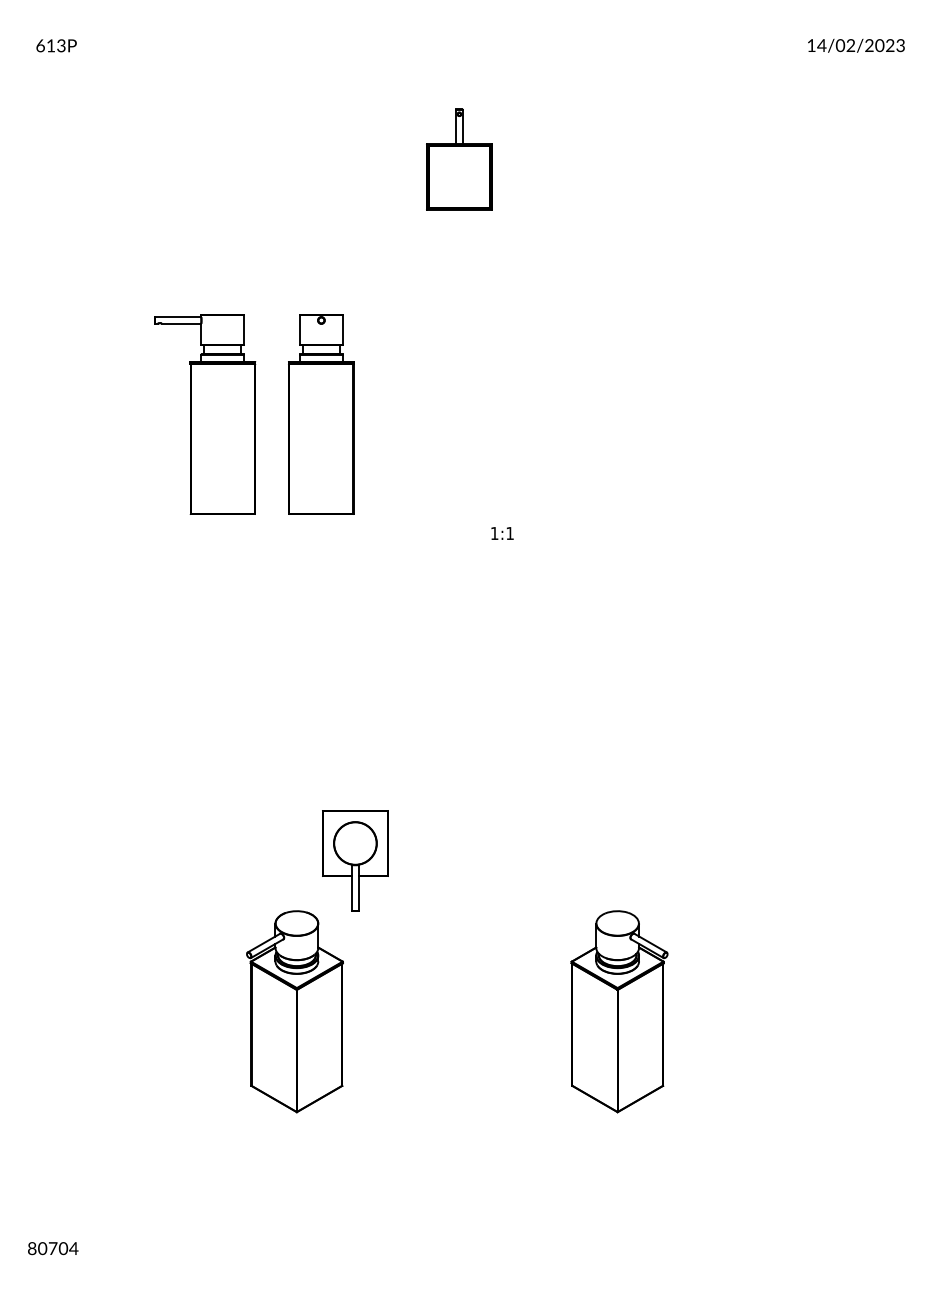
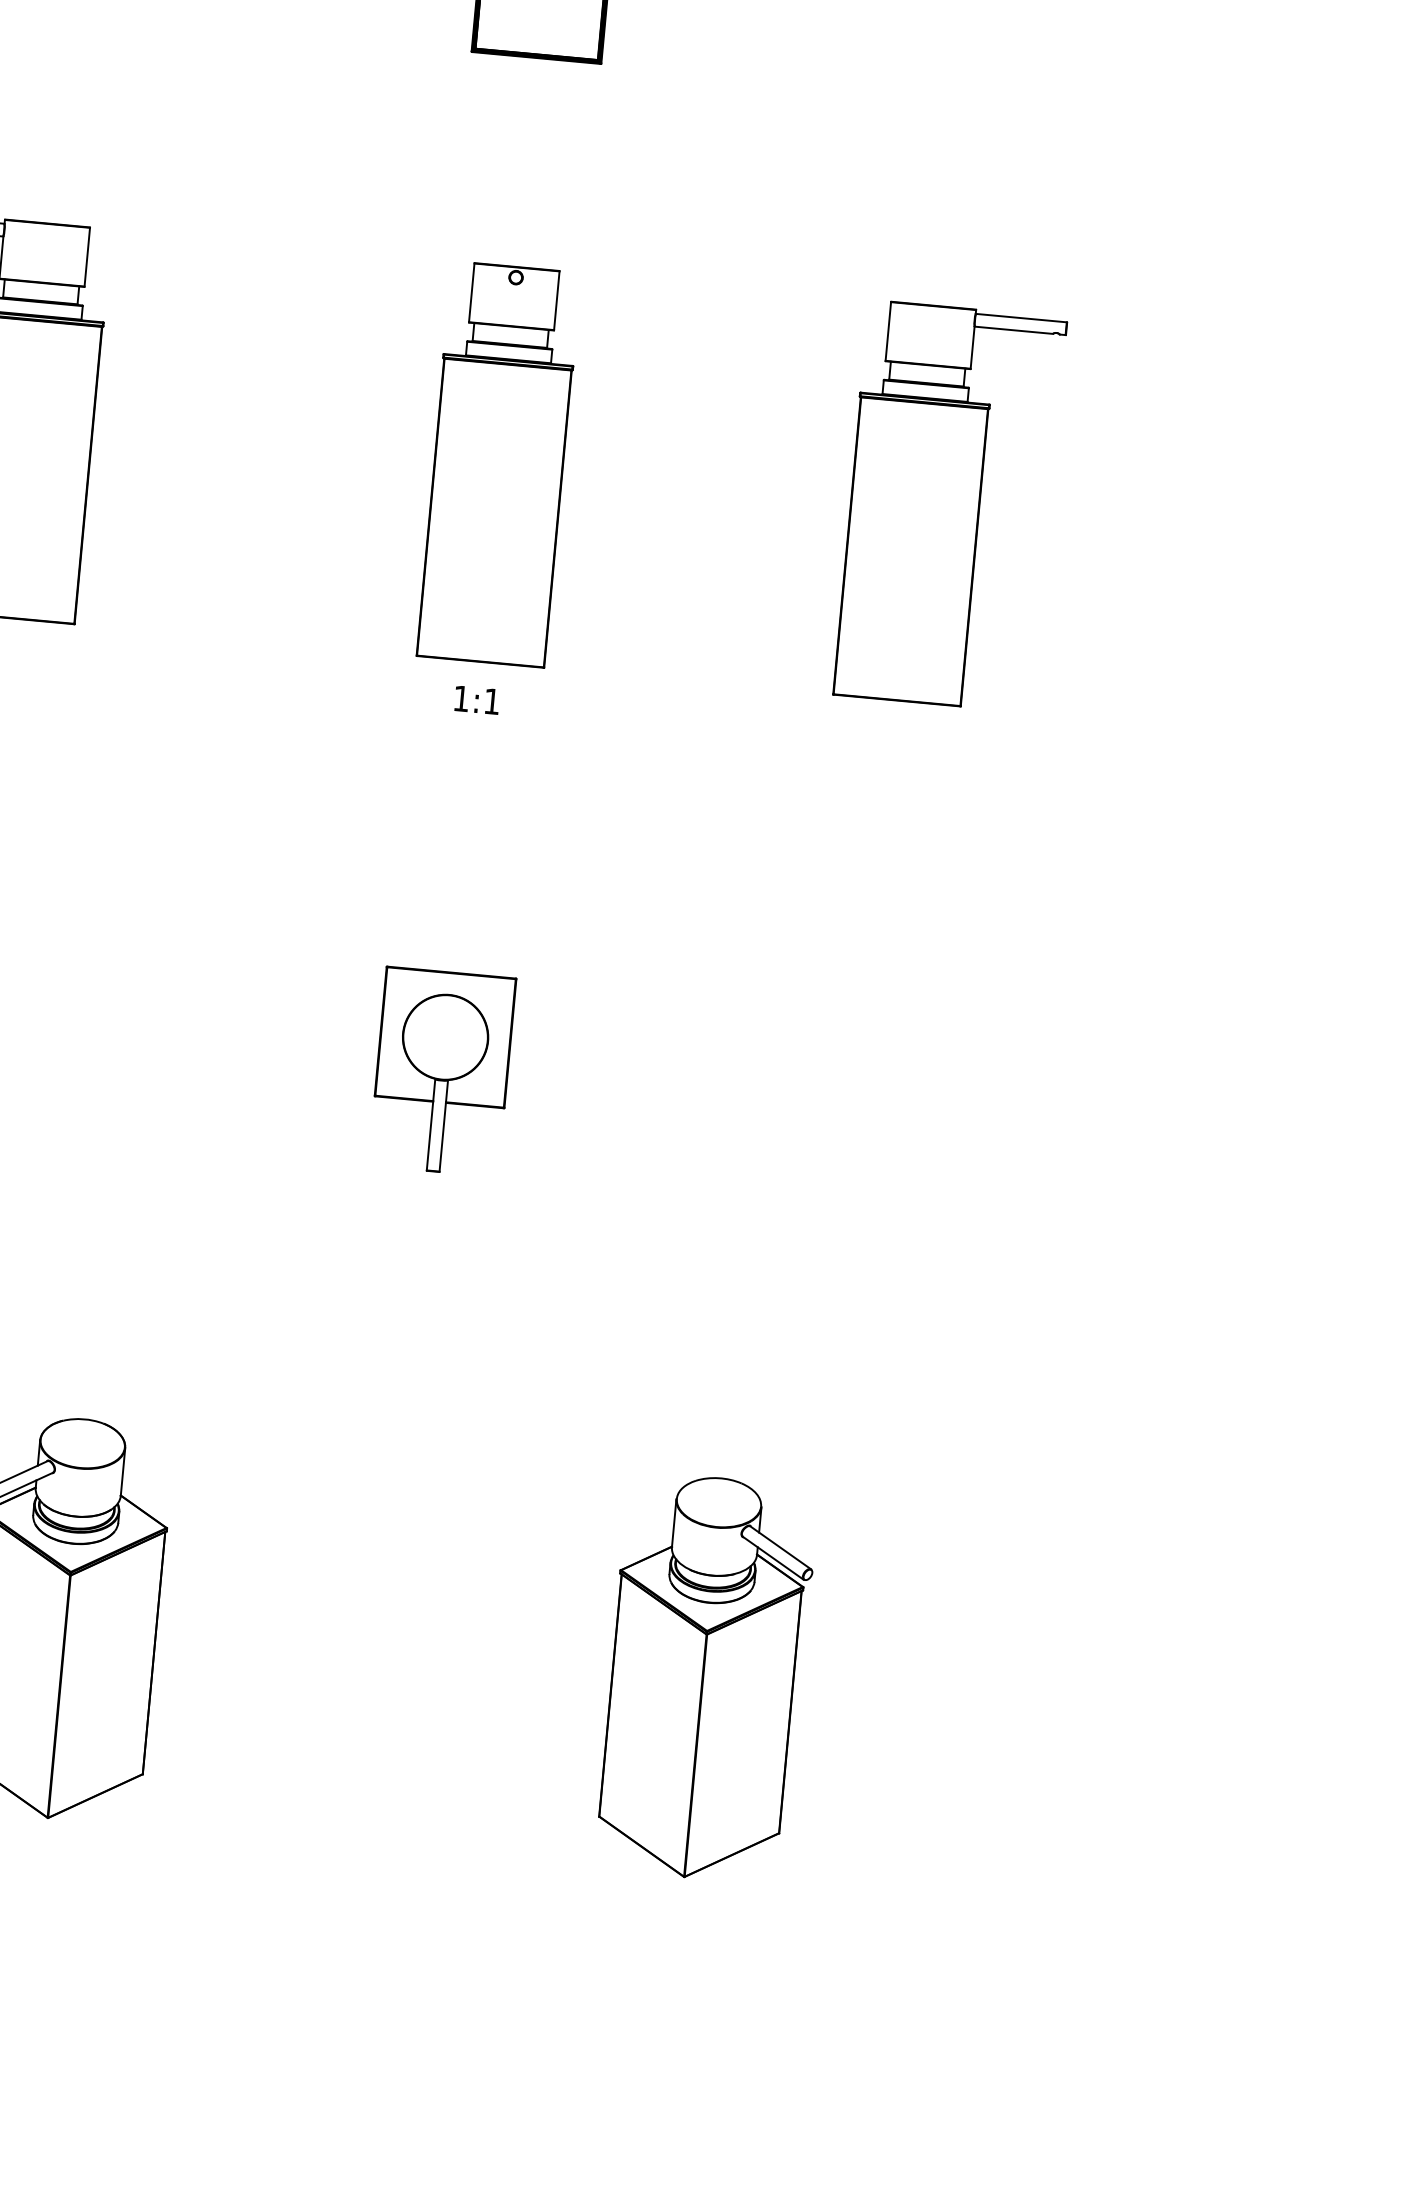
part: (321, 414) -> (498, 464), moved
part: (686, 414) -> (949, 505), added
text: (502, 533) -> (477, 700), moved
part: (355, 860) -> (442, 1071), moved

